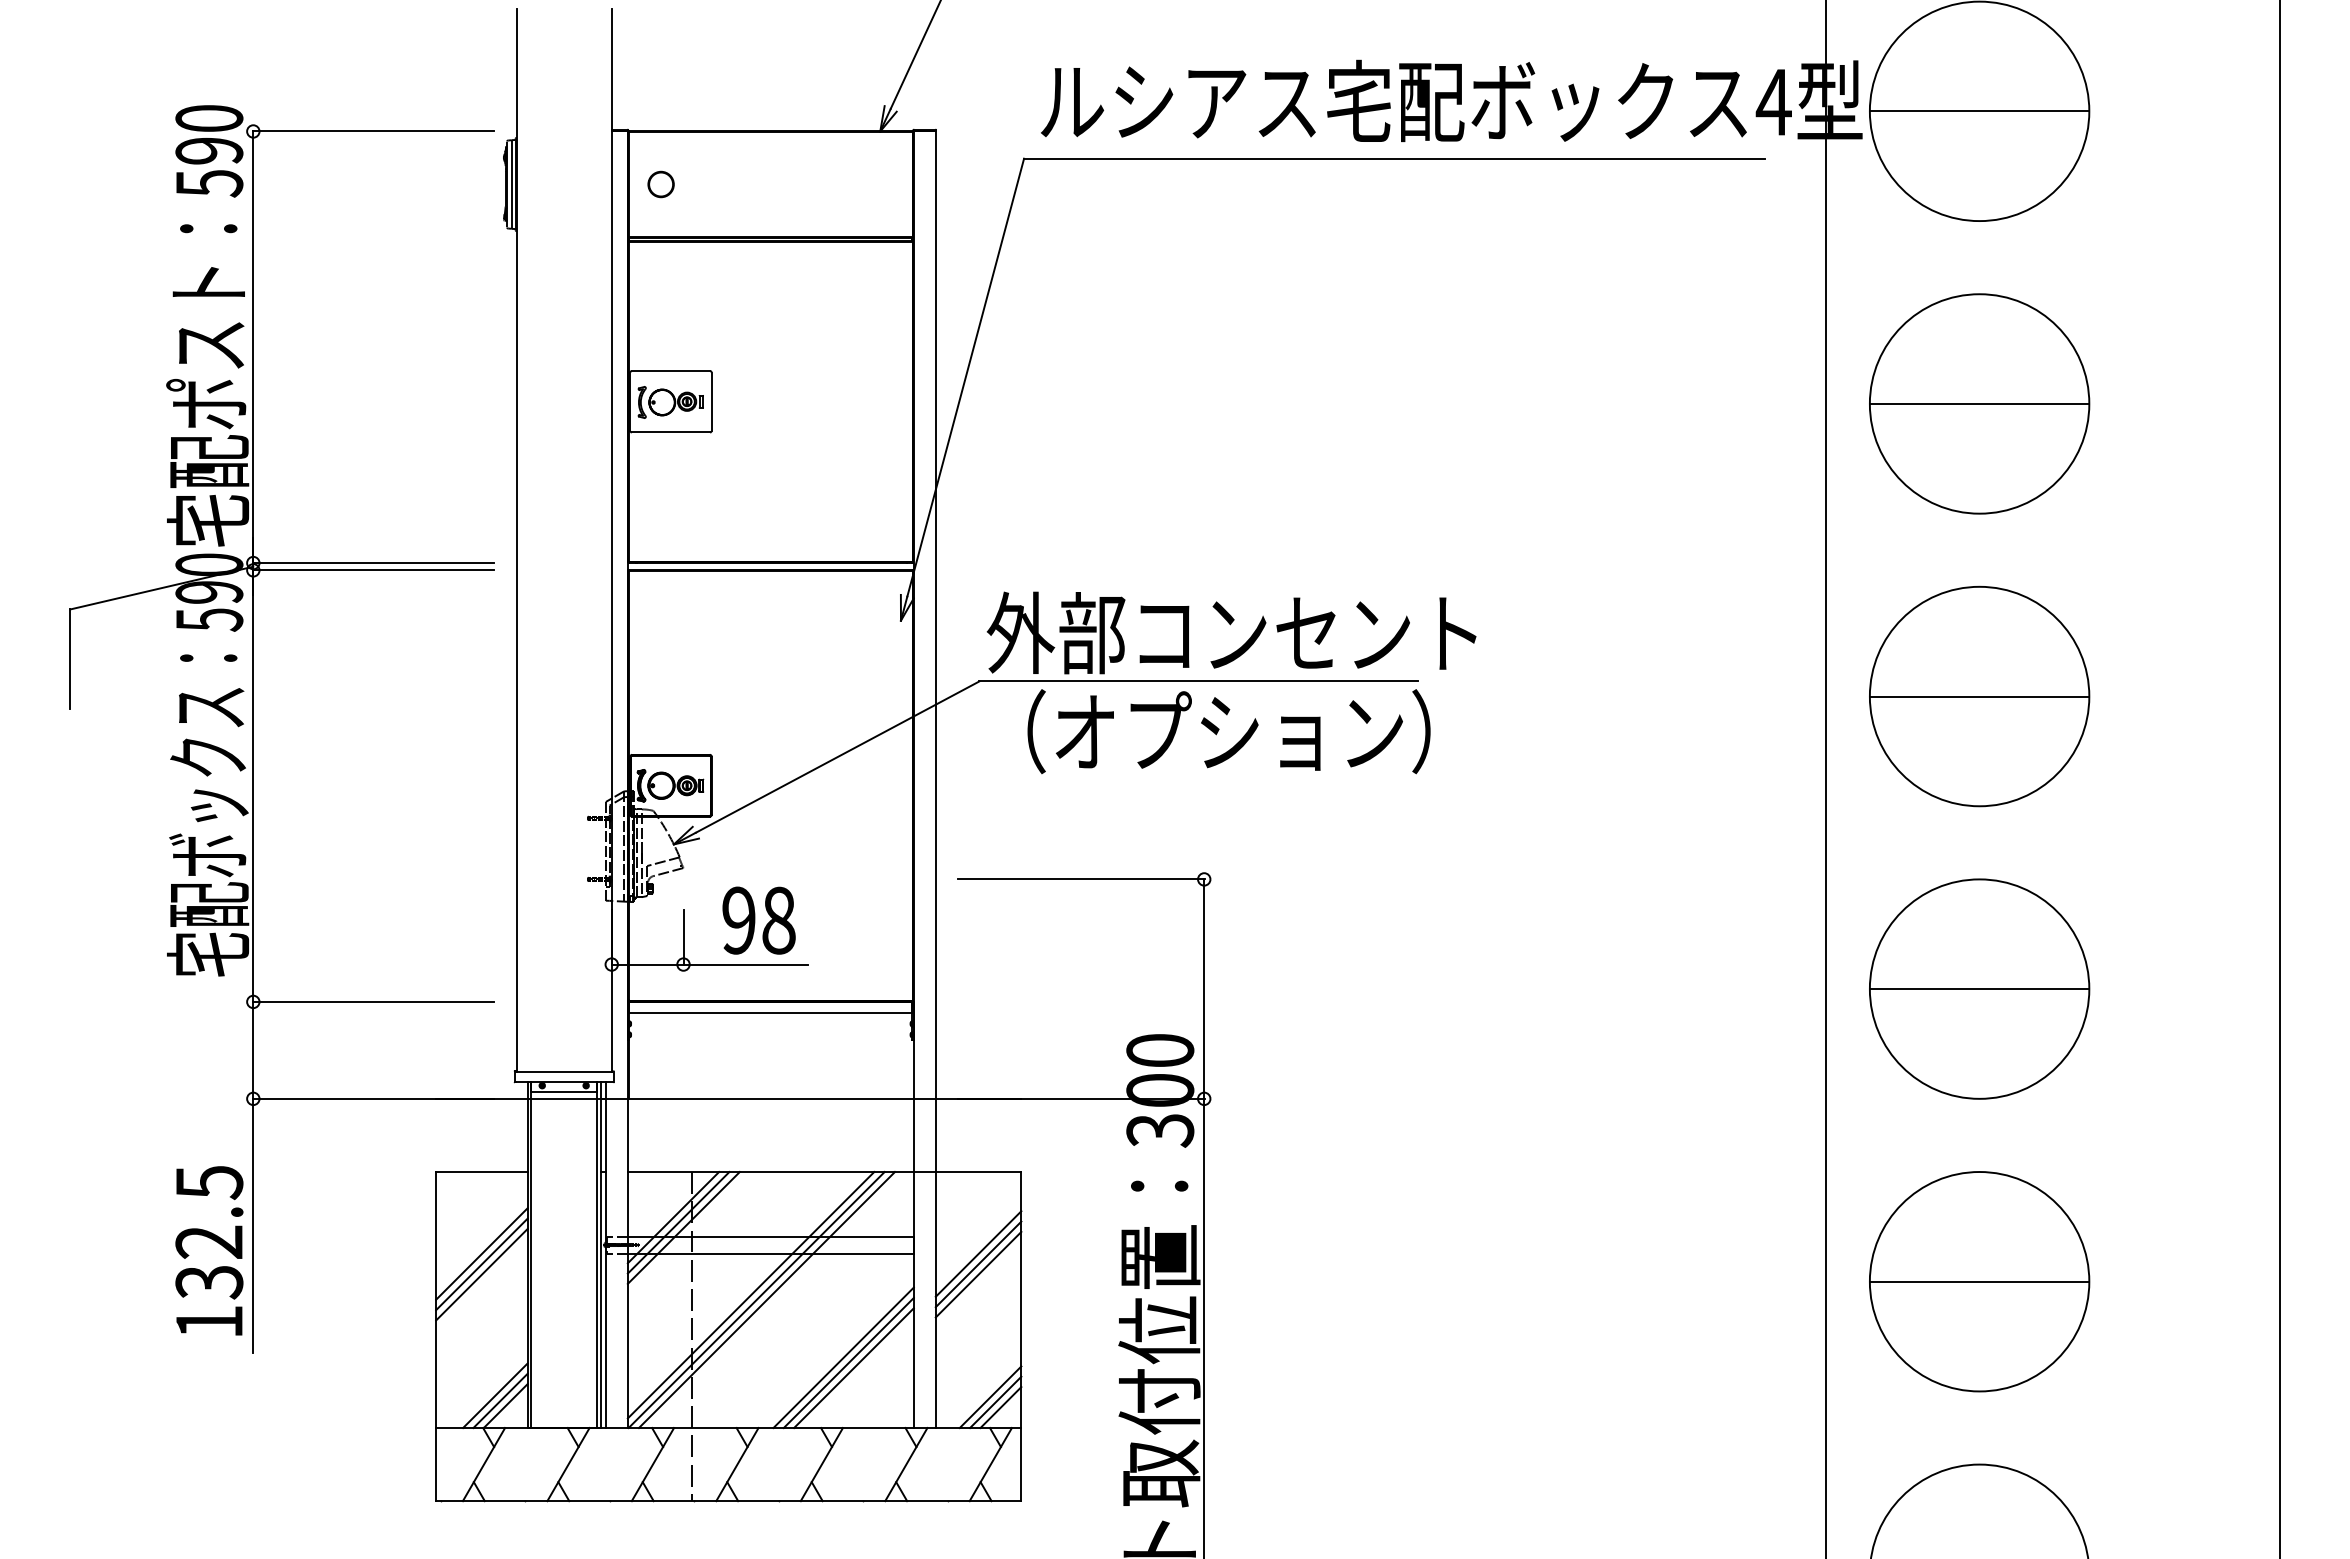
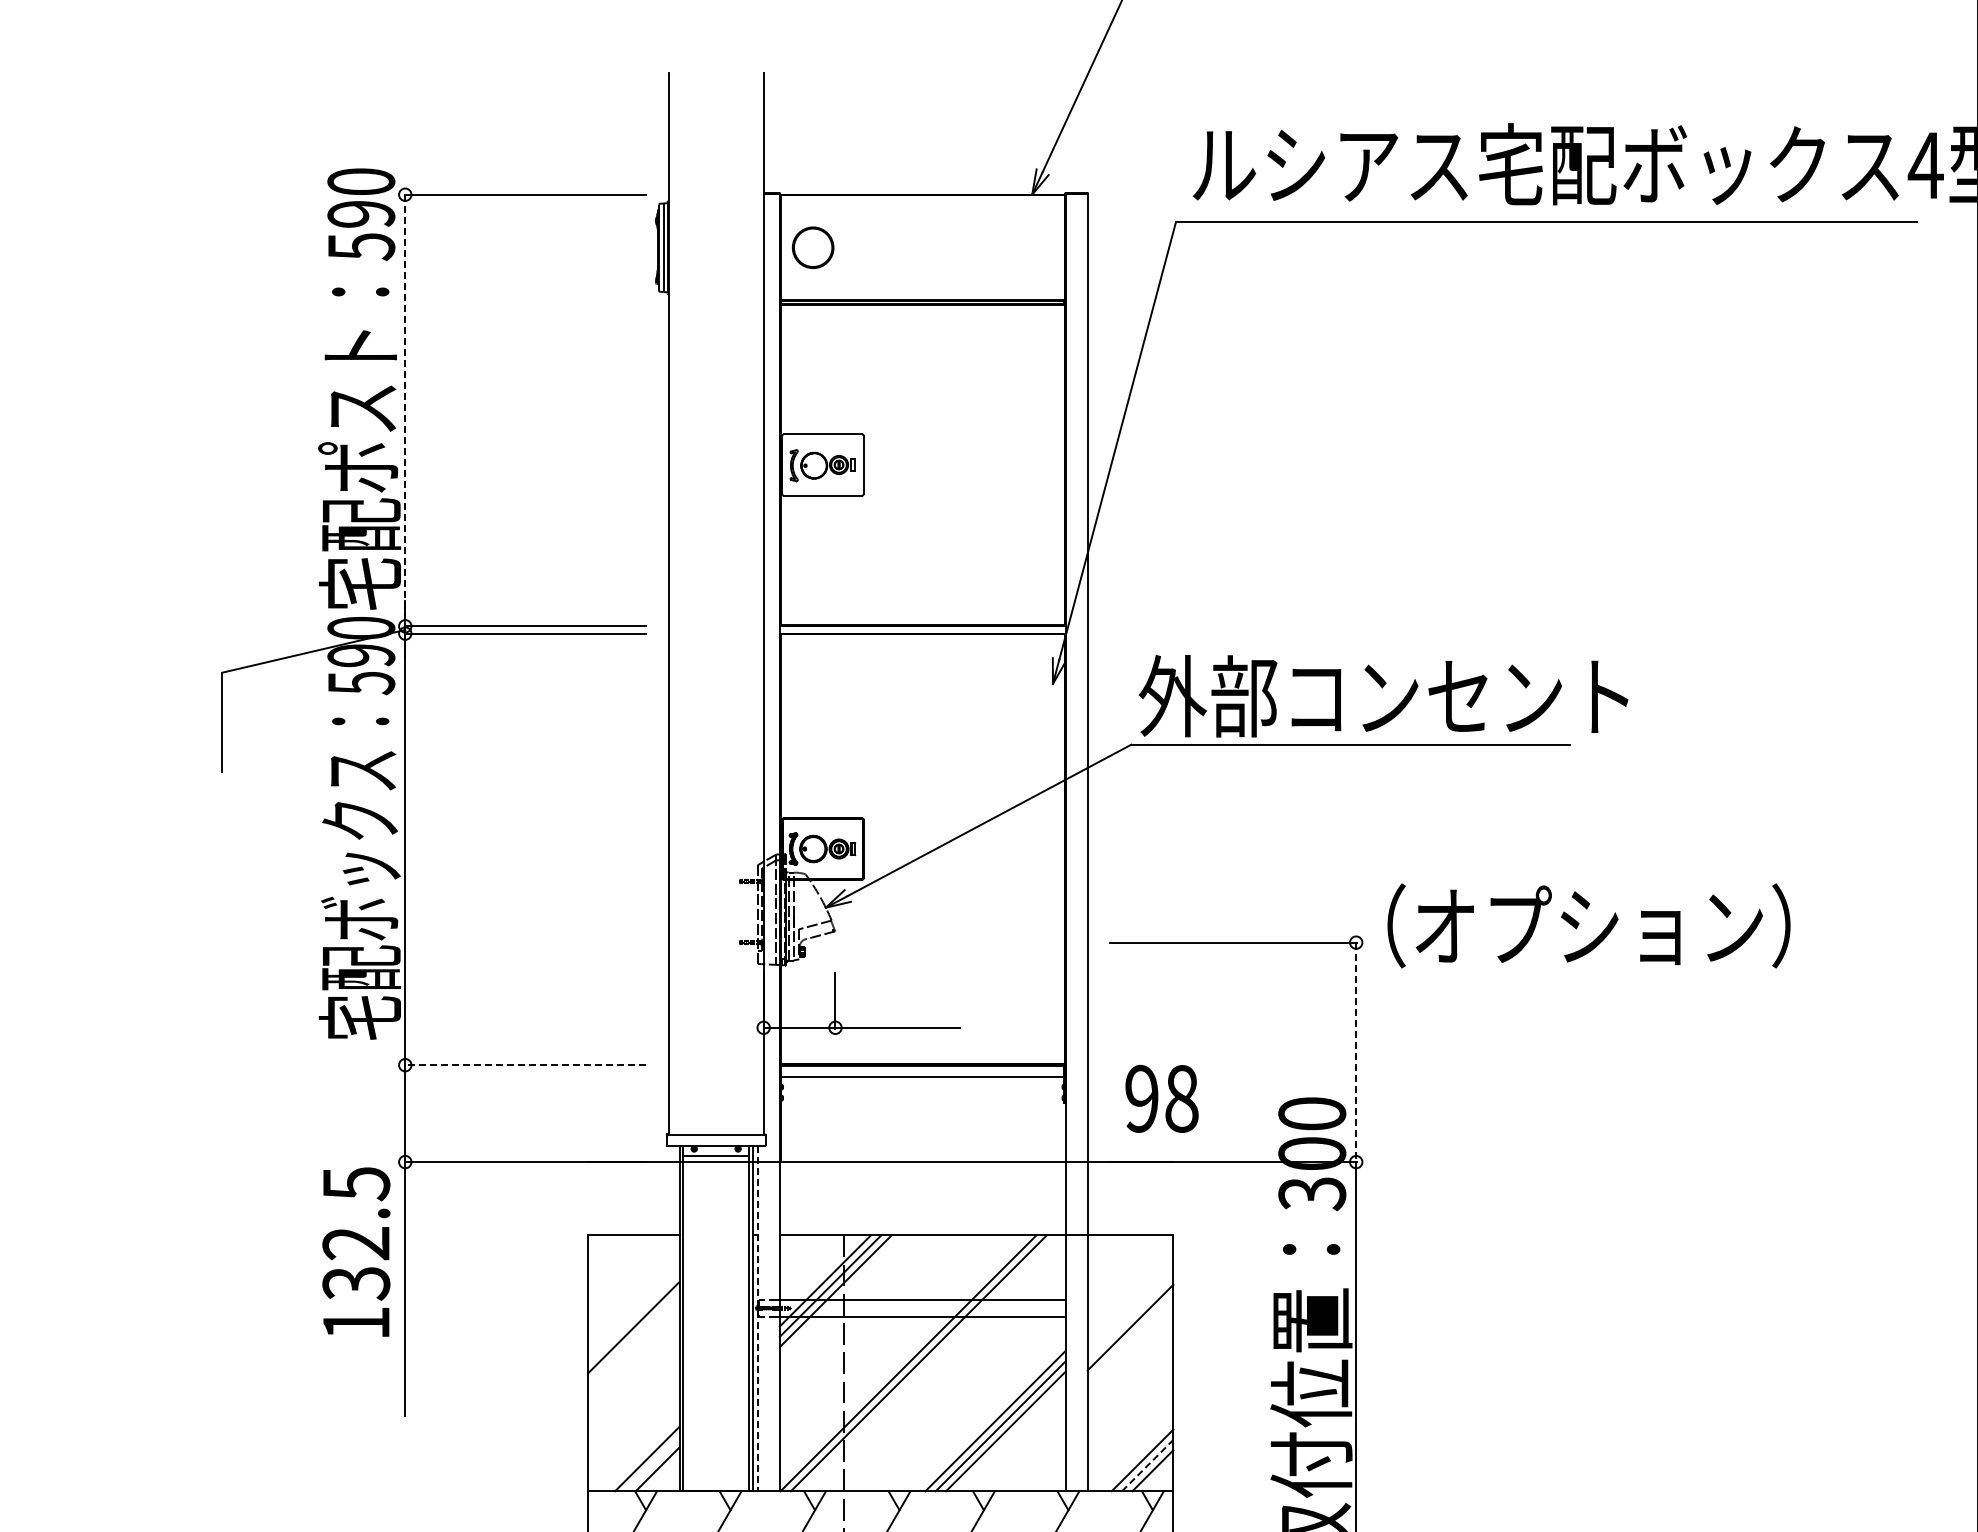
part: (660, 184) -> (812, 247), size x1.6
line: (253, 347) -> (405, 410), solid -> dashed
text: (1228, 731) -> (1588, 925), moved
text: (758, 920) -> (1161, 1098), moved
line: (1204, 989) -> (1356, 1052), solid -> dashed
line: (373, 1001) -> (525, 1064), solid -> dashed
text: (209, 1250) -> (356, 1251), moved
line: (481, 1253) -> (633, 1316), removed
line: (978, 1253) -> (1130, 1316), removed
line: (605, 1255) -> (757, 1318), solid -> dashed
line: (481, 1274) -> (633, 1337), removed
line: (978, 1274) -> (1130, 1337), removed
line: (750, 1295) -> (902, 1358), removed
line: (500, 1400) -> (652, 1463), removed
line: (996, 1402) -> (1148, 1465), solid -> dashed

